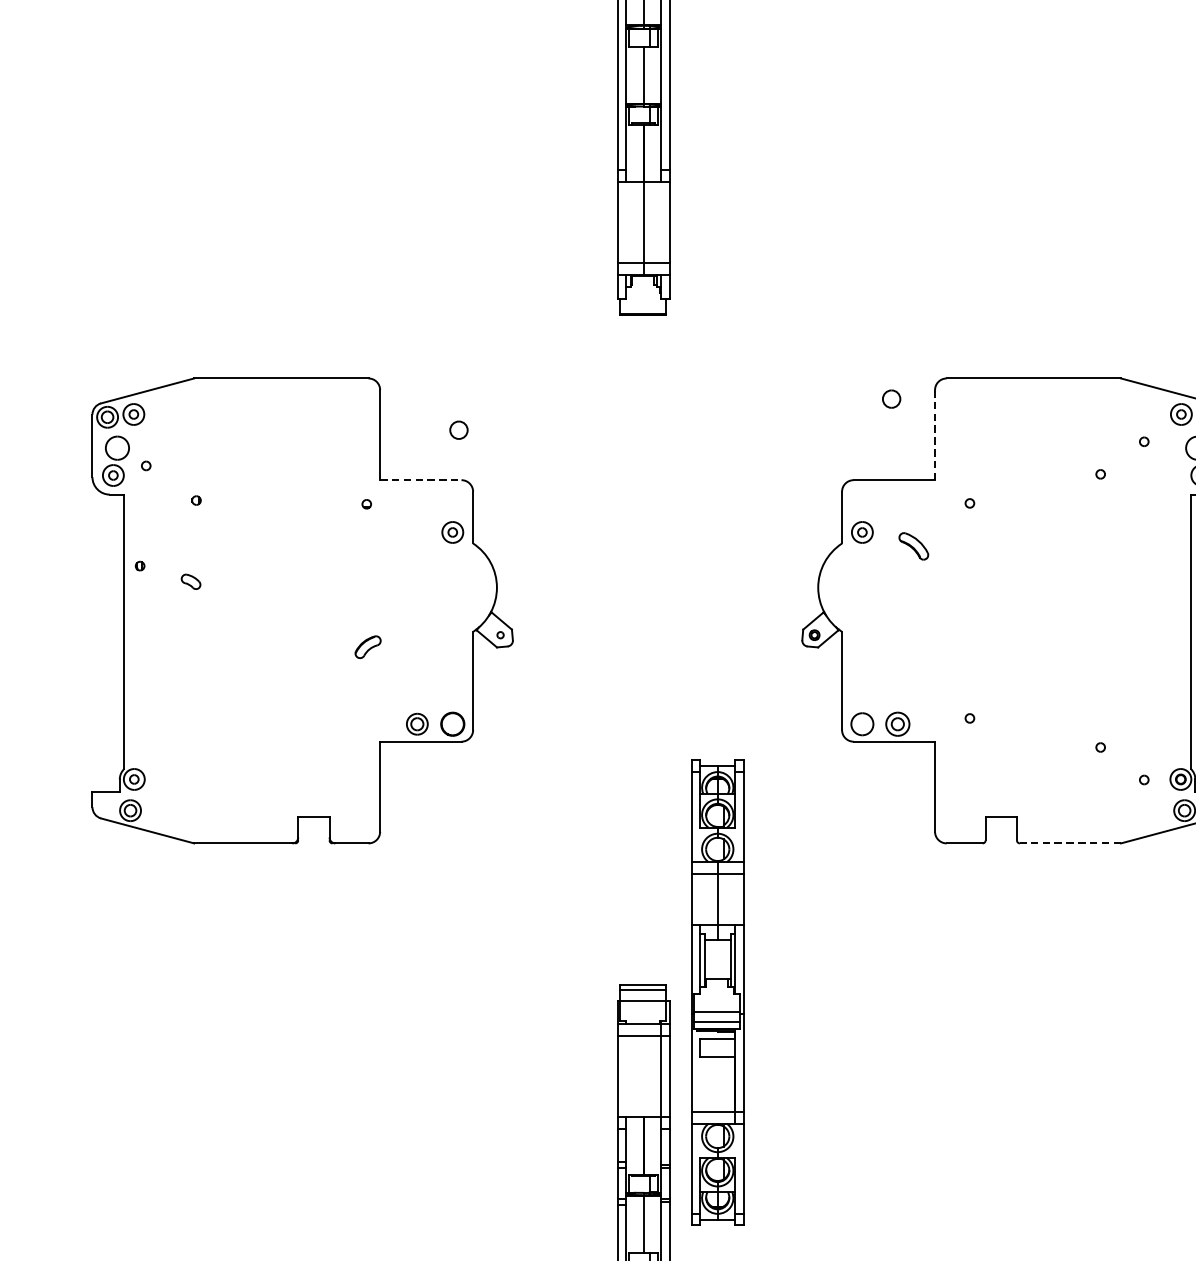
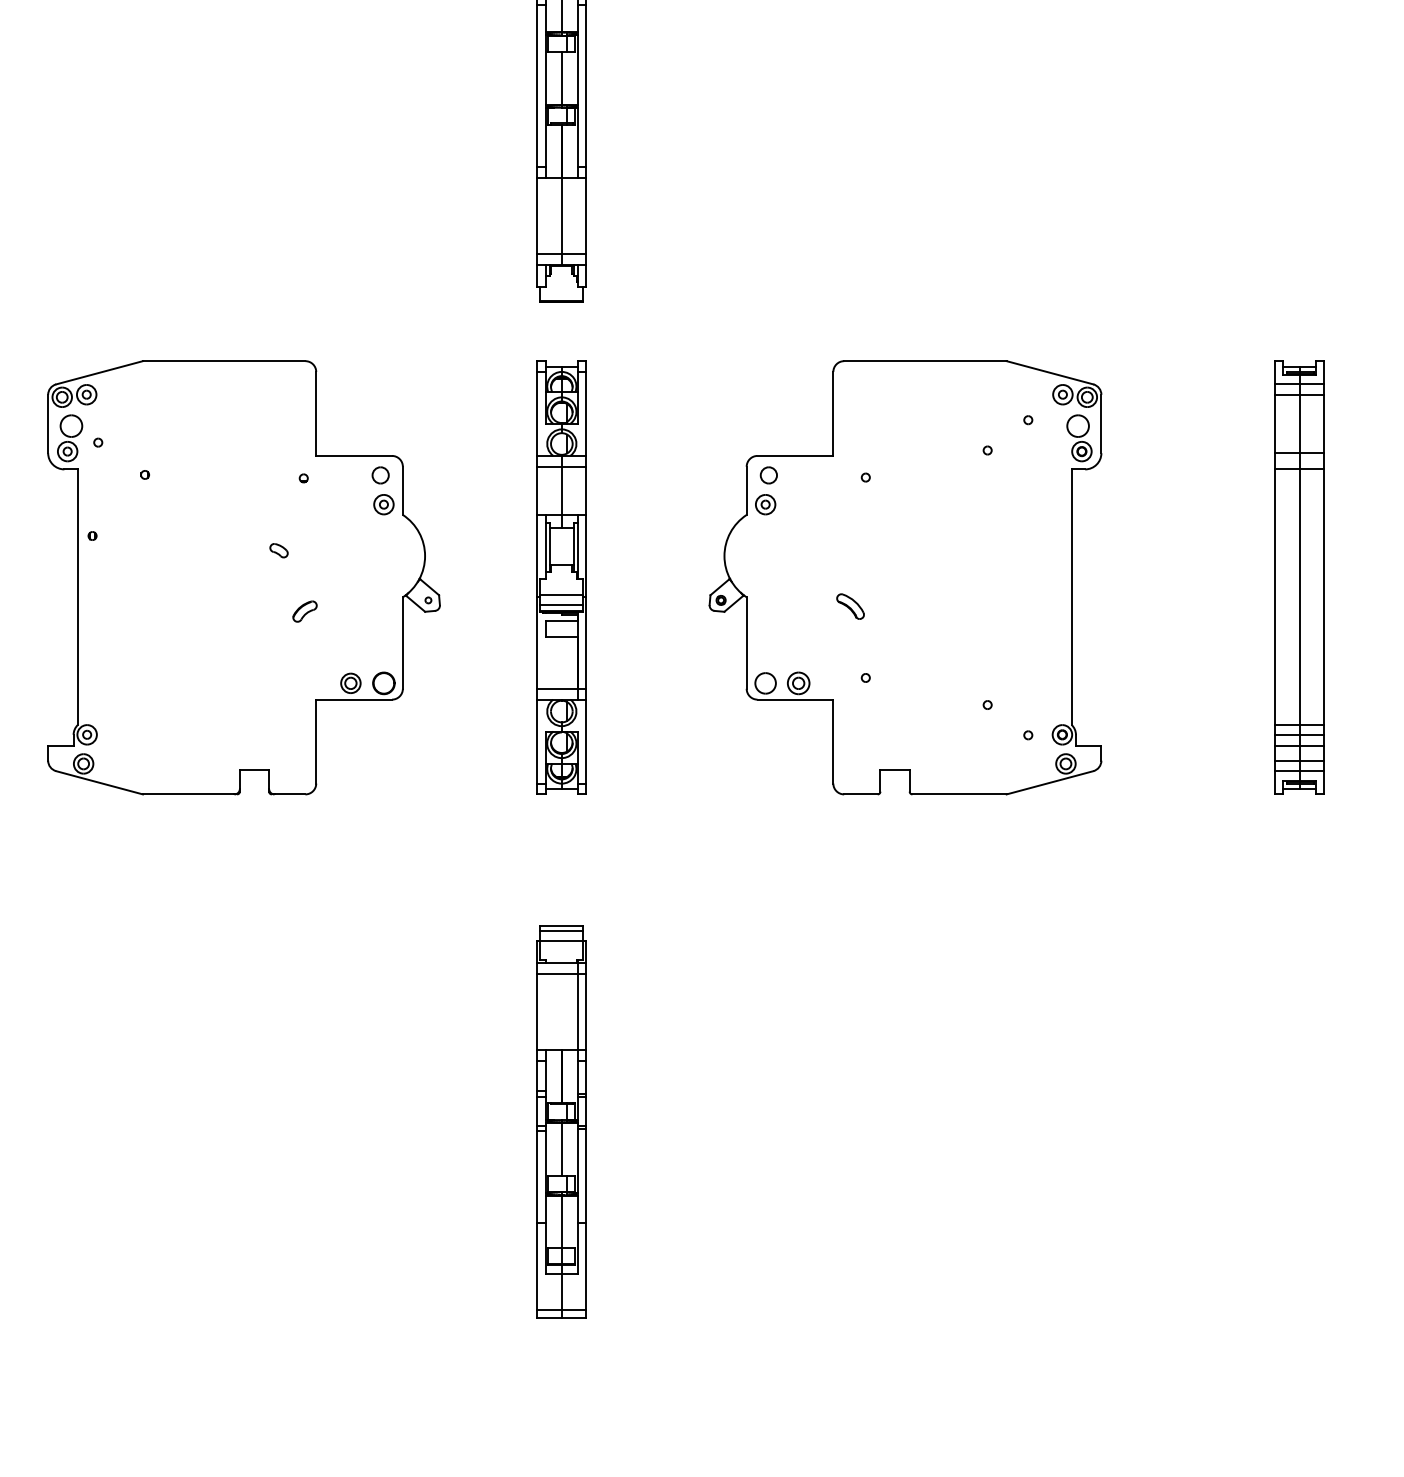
part: (891, 399) -> (768, 475), moved
part: (458, 430) -> (380, 475), moved
line: (935, 434) -> (833, 413), dashed -> solid
line: (421, 479) -> (354, 455), dashed -> solid
part: (913, 546) -> (850, 606), moved
part: (190, 581) -> (278, 550), moved
line: (1070, 843) -> (959, 794), dashed -> solid
part: (717, 992) -> (561, 577), moved

